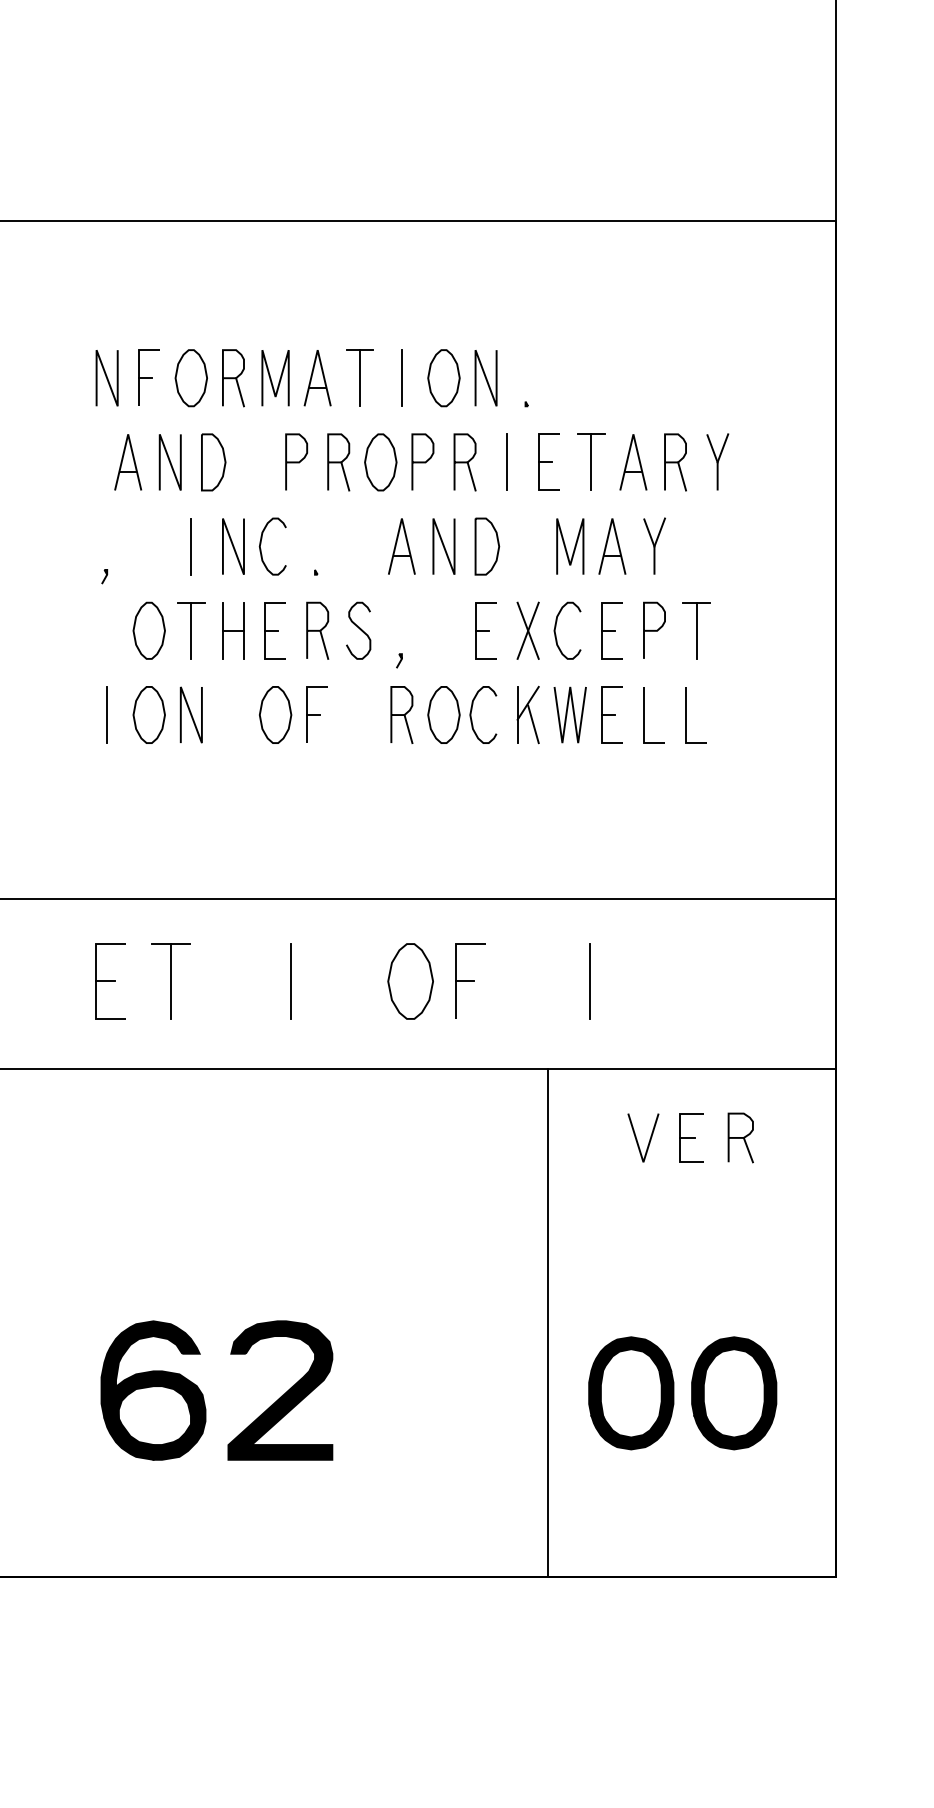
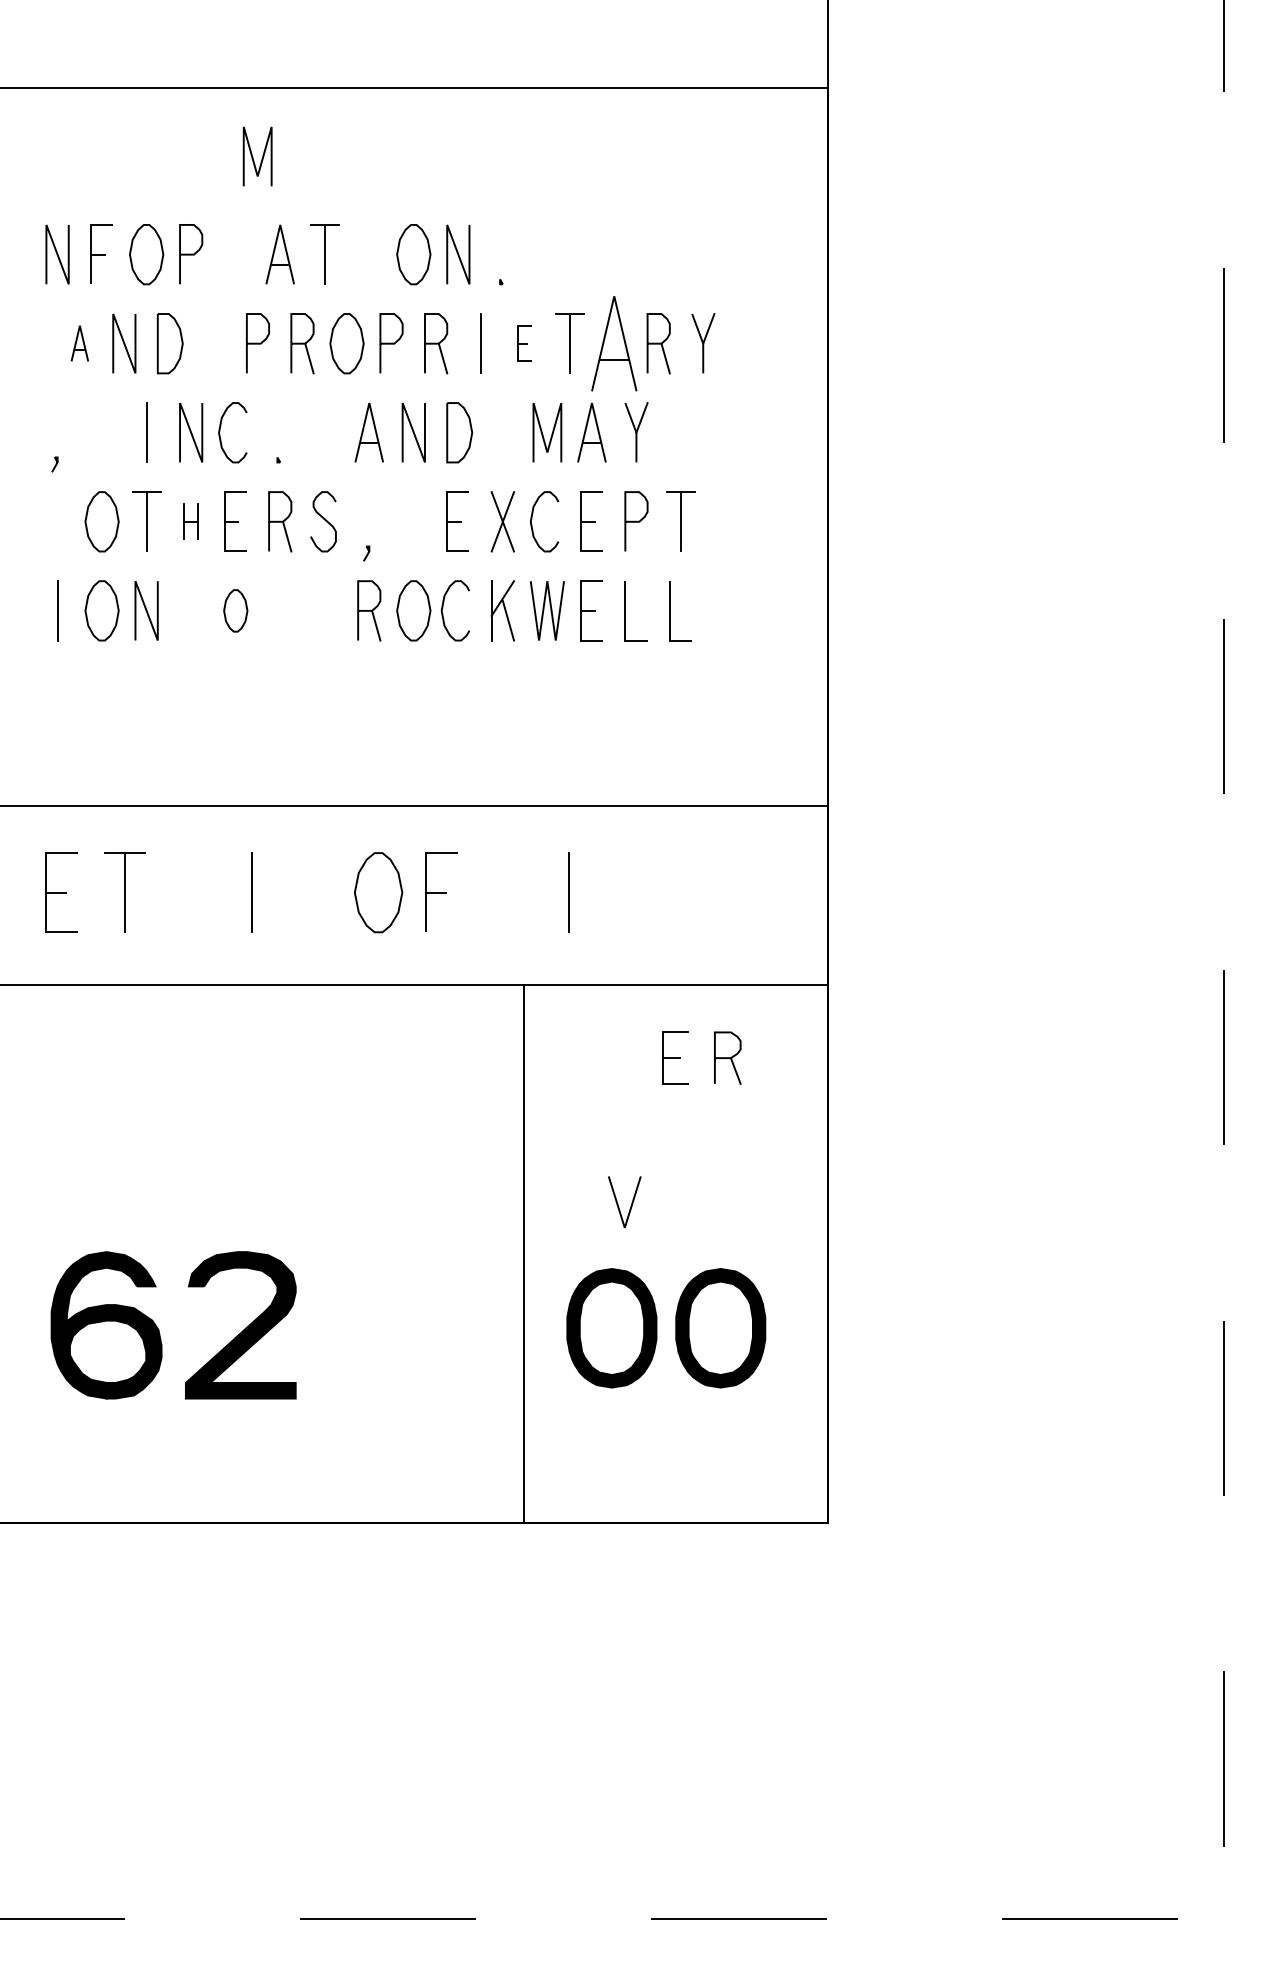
line: (402, 378) -> (369, 254), removed
line: (271, 379) -> (253, 157), moved
line: (239, 392) -> (197, 269), removed
part: (127, 462) -> (79, 343), size x0.6
part: (548, 462) -> (524, 343), size x0.6
part: (632, 462) -> (613, 343), size x1.6
part: (232, 630) -> (190, 521), size x0.6
part: (275, 714) -> (235, 610), size x0.7
part: (316, 714) -> (279, 610), removed
line: (637, 1139) -> (618, 1203), moved

